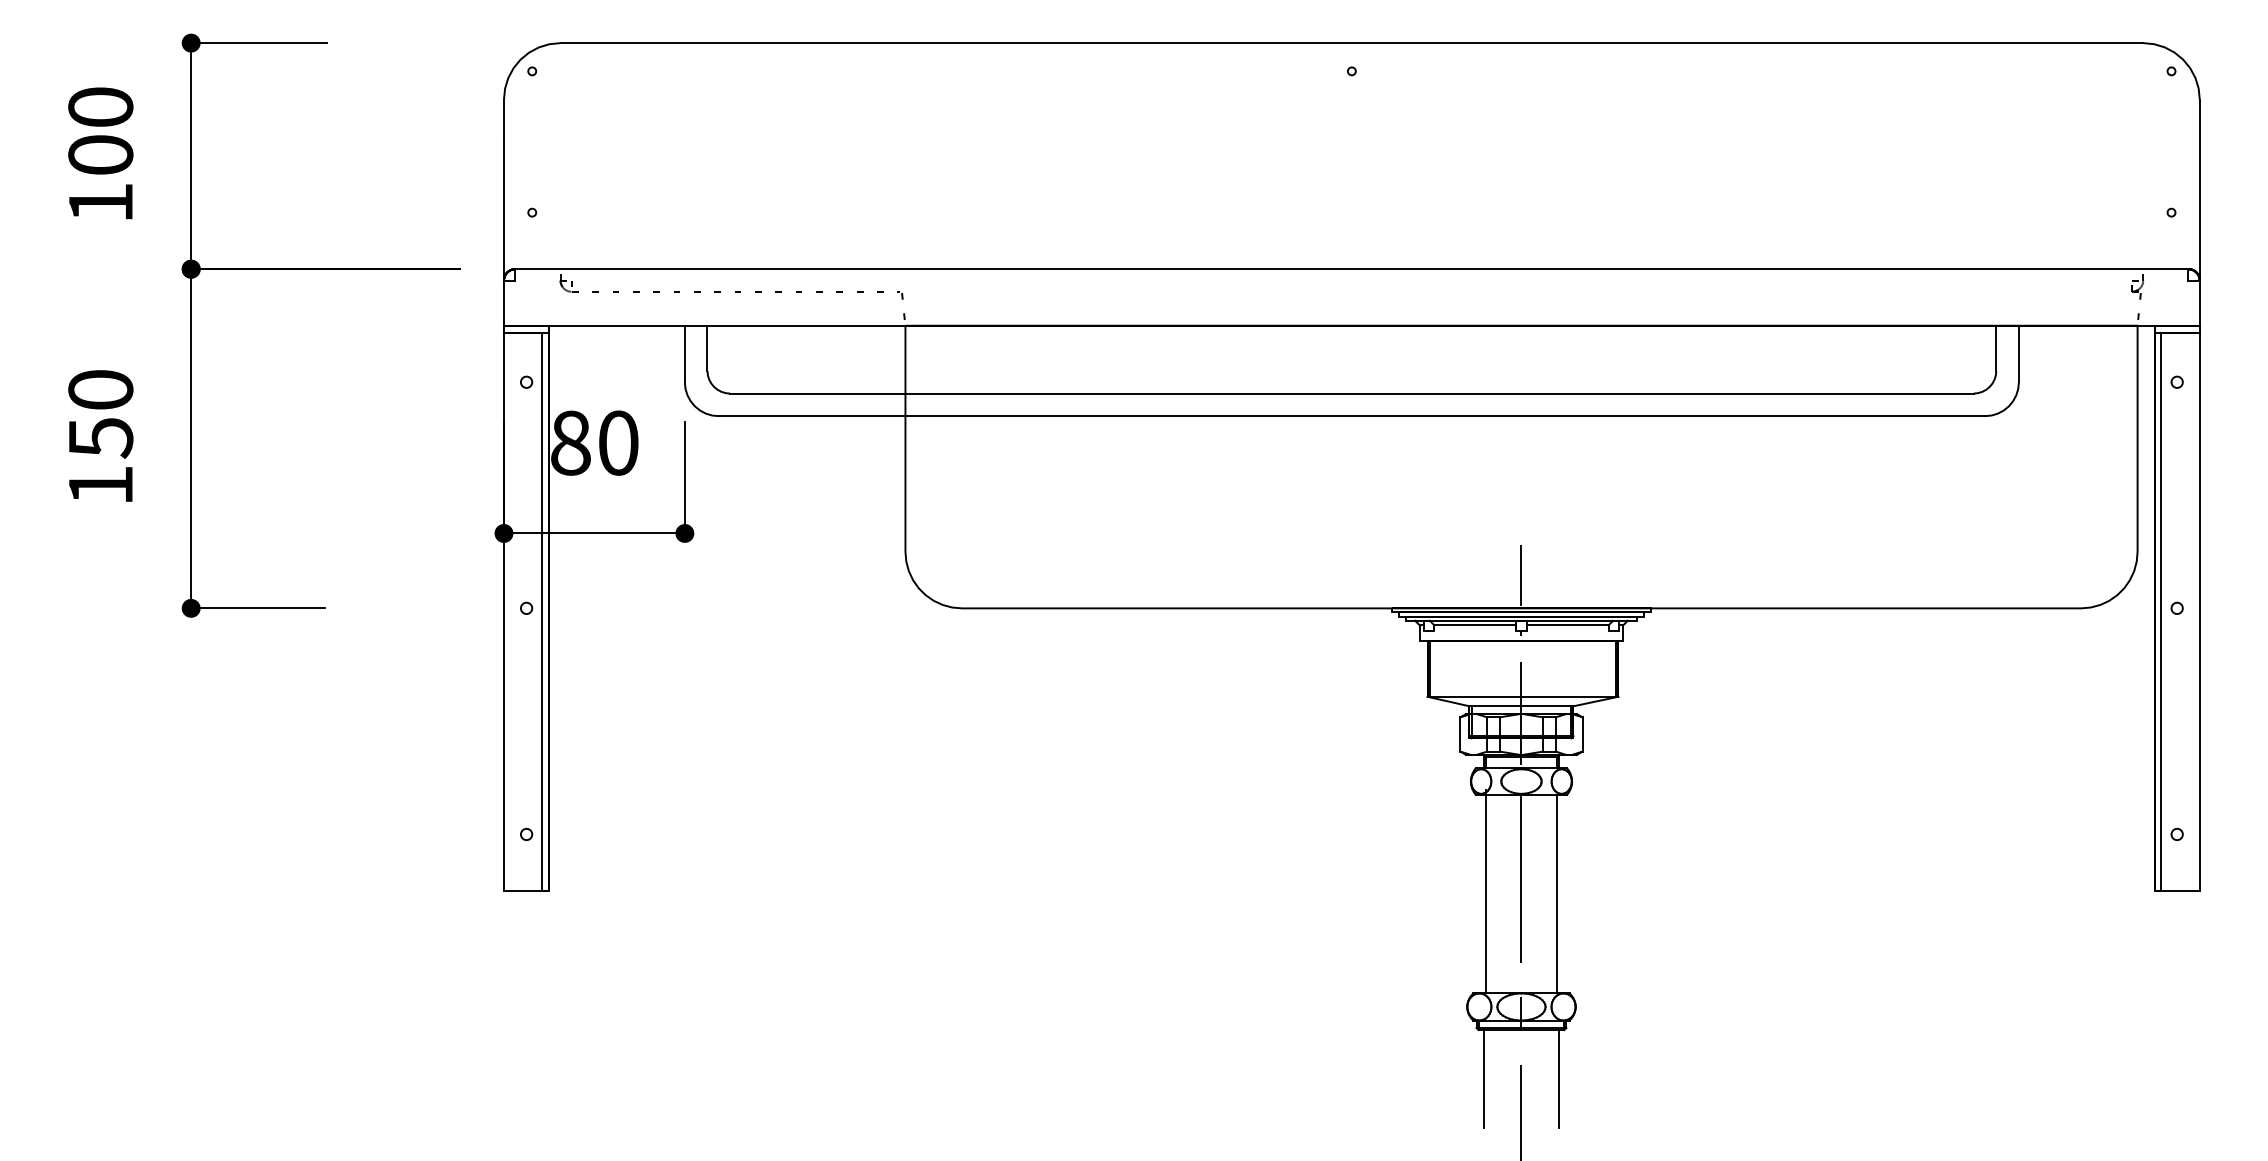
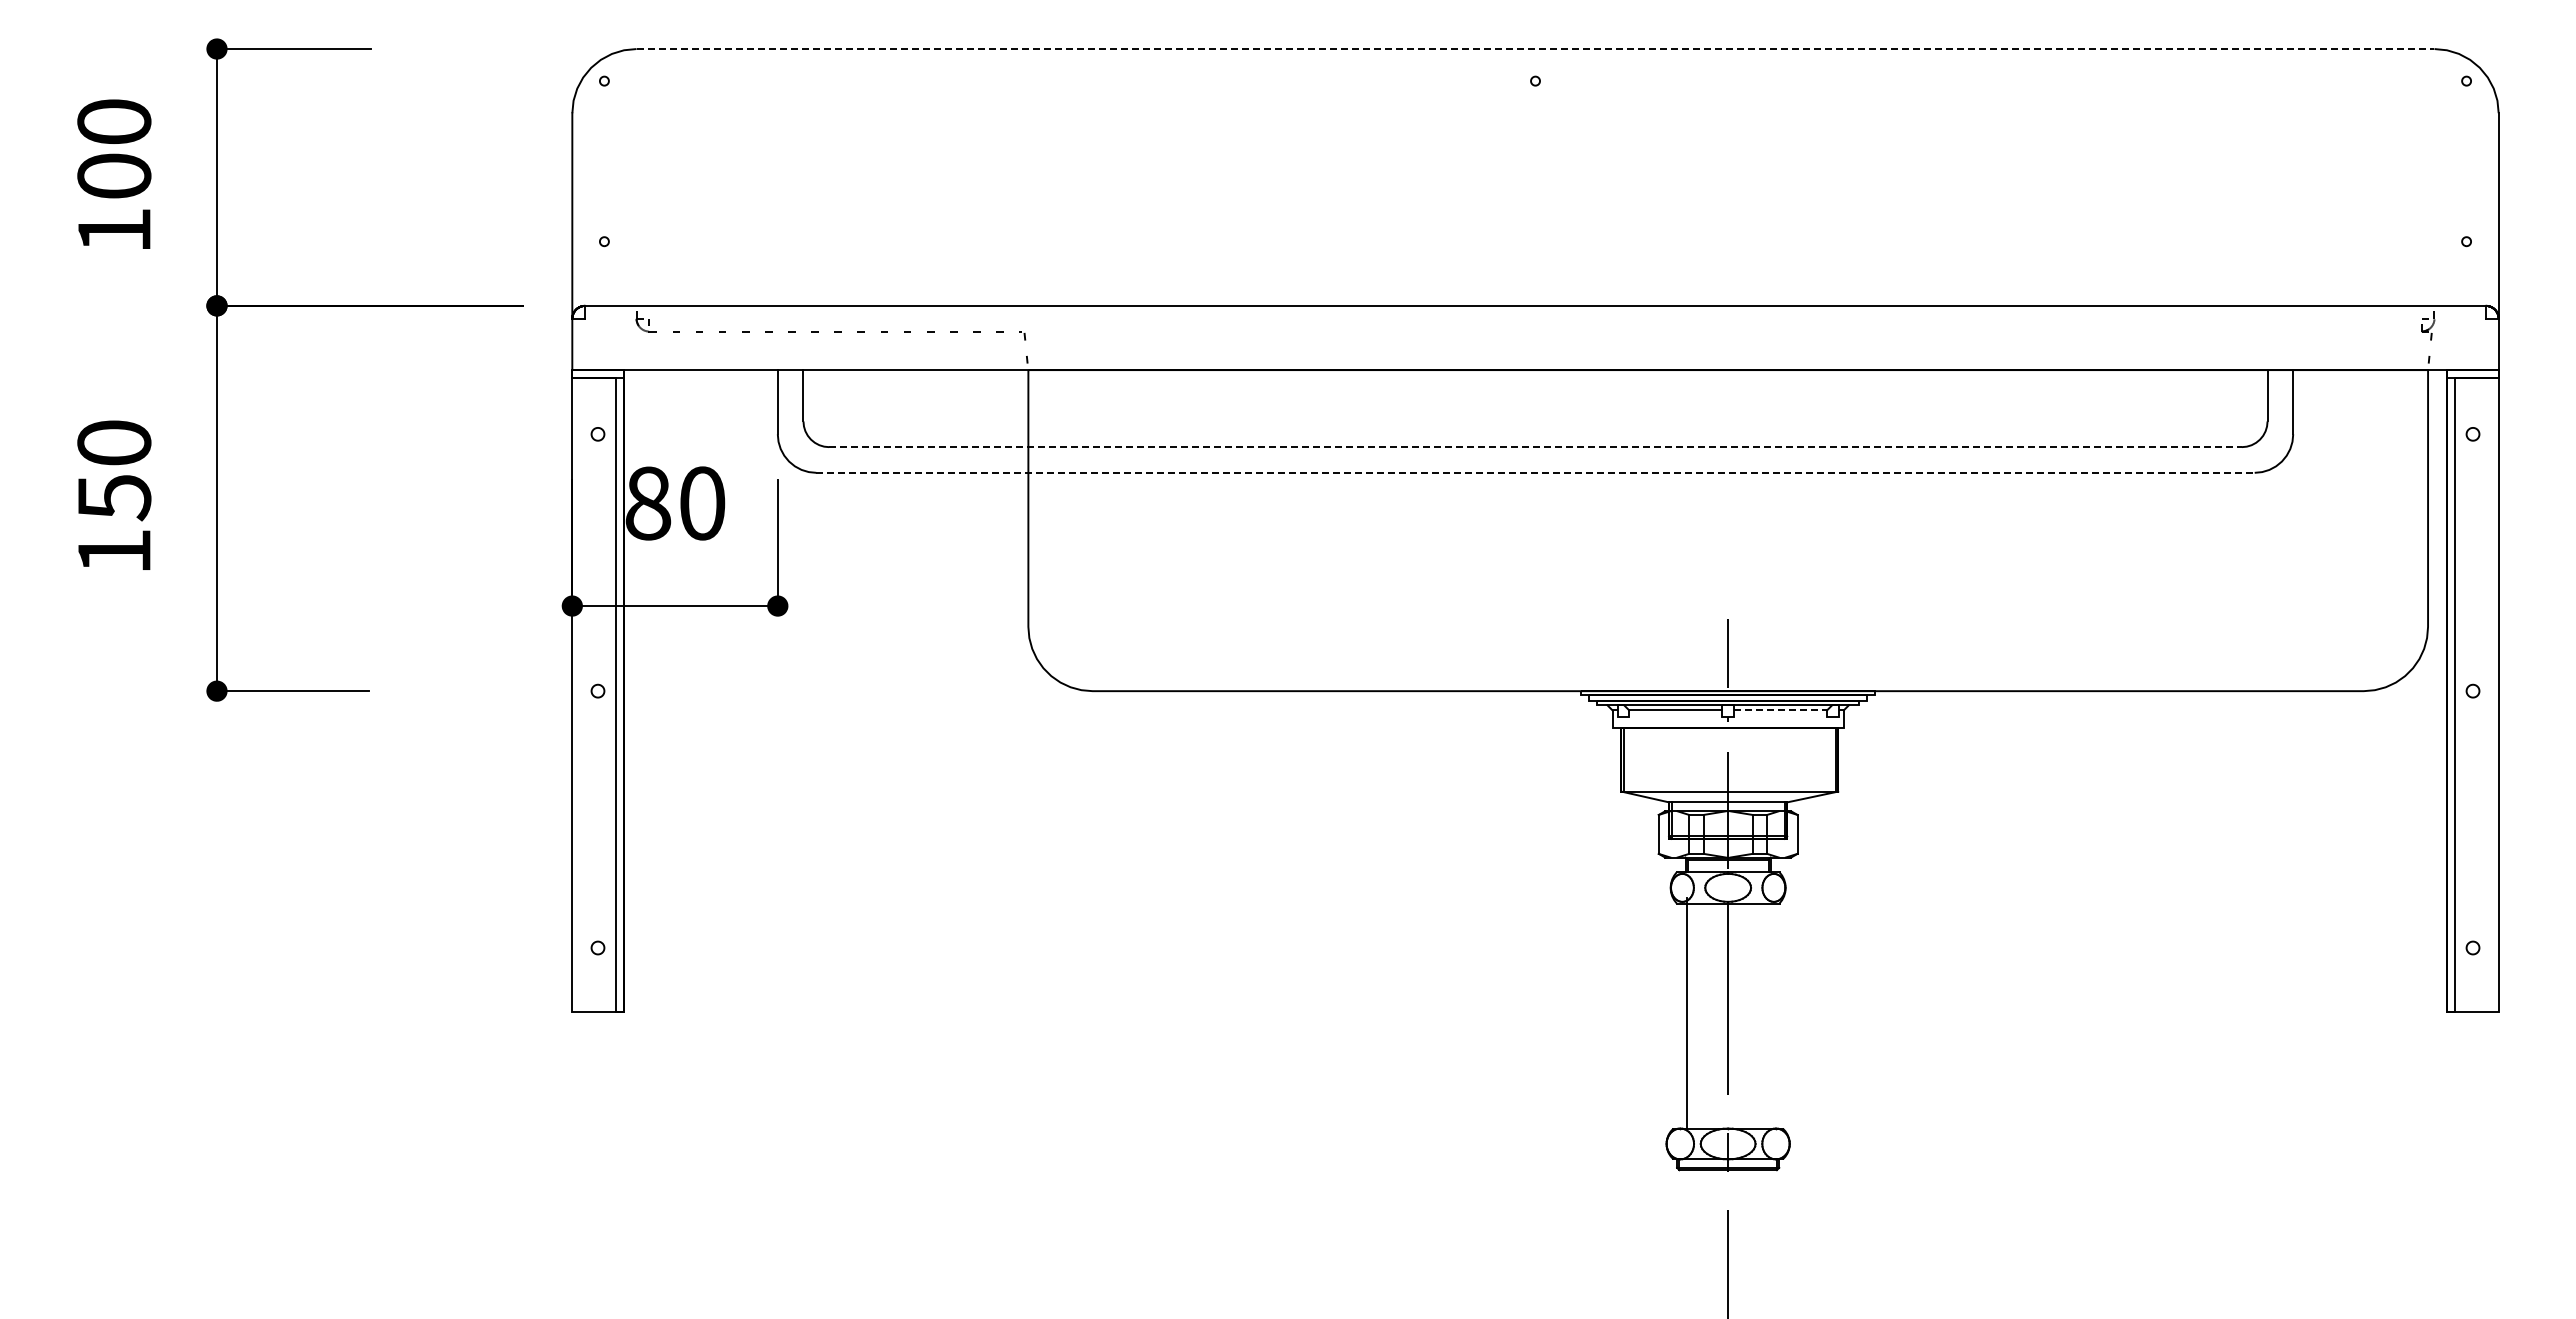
line: (1351, 43) -> (1535, 49), solid -> dashed
line: (1352, 393) -> (1536, 447), solid -> dashed
line: (1352, 415) -> (1536, 472), solid -> dashed
line: (1567, 625) -> (1780, 710), solid -> dashed
line: (1556, 893) -> (1768, 1015), removed
line: (1483, 1078) -> (1685, 1225), removed
line: (1559, 1078) -> (1771, 1225), removed

